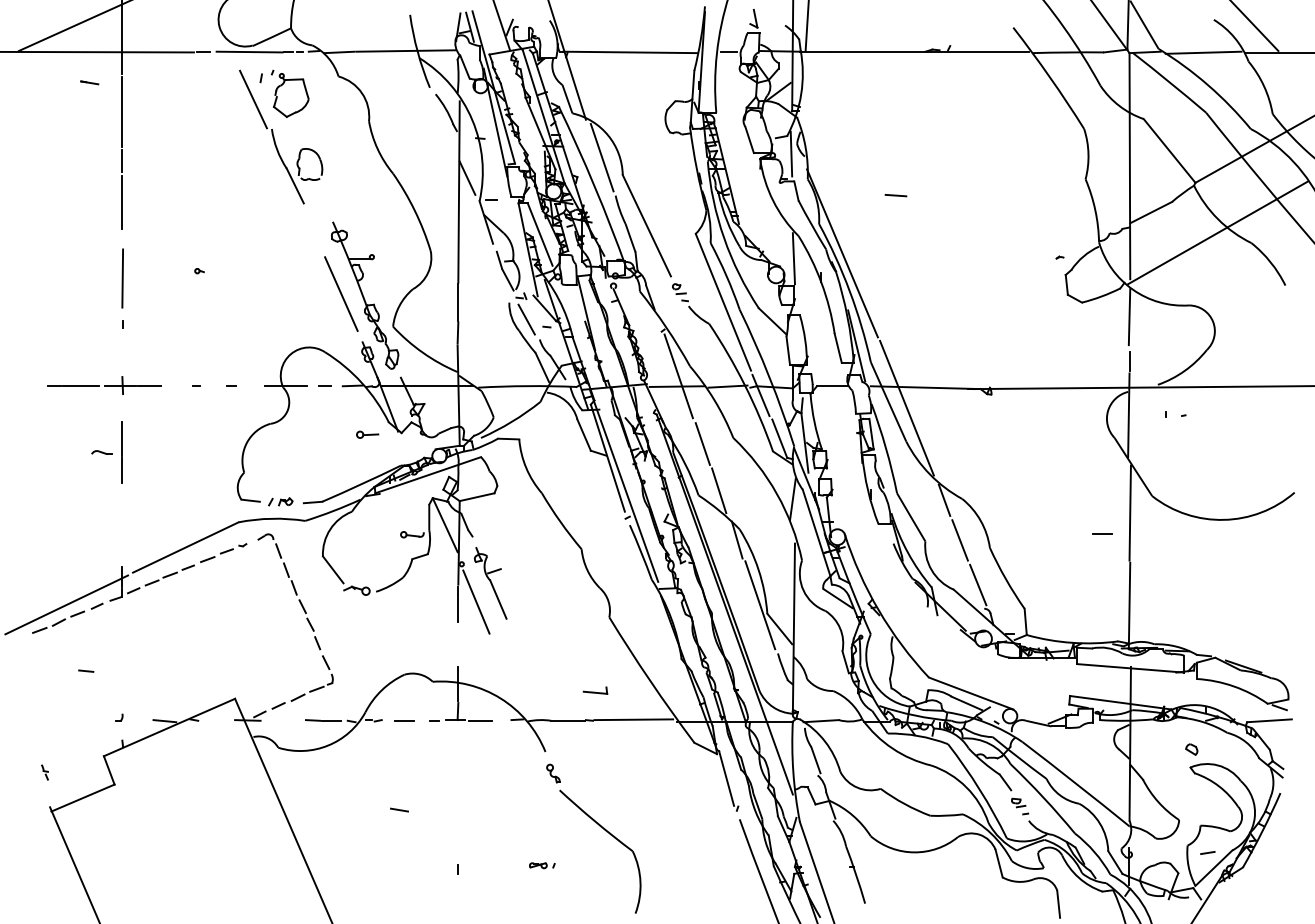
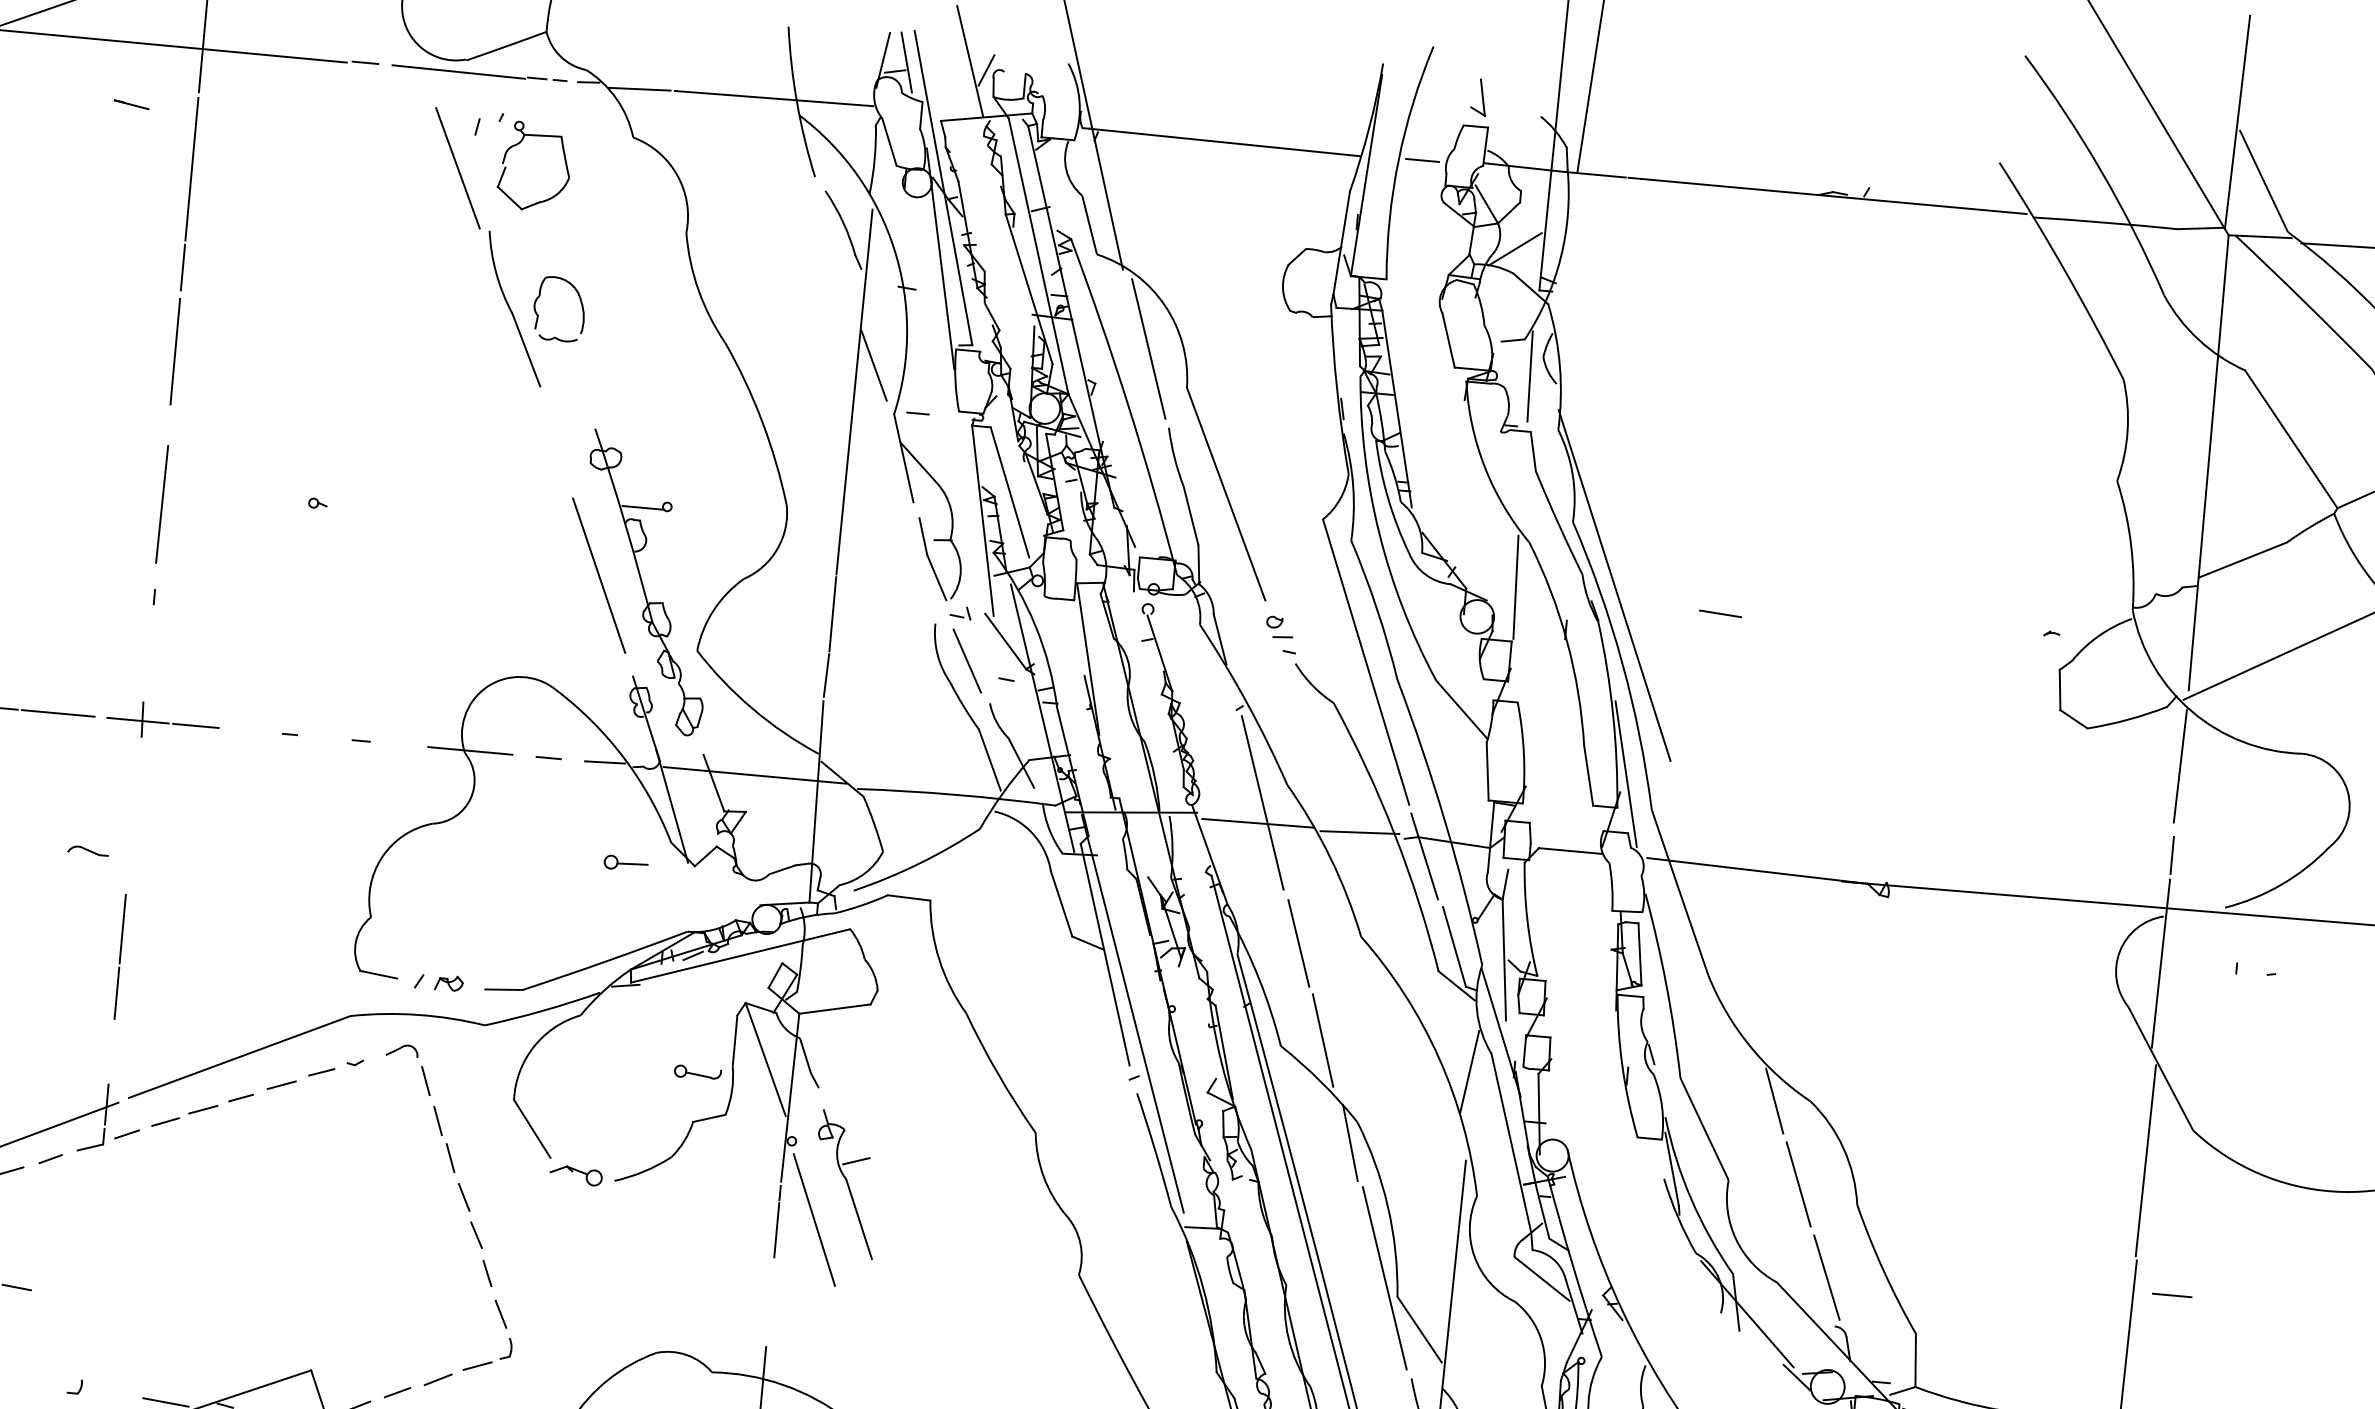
line: (895, 195) -> (1719, 613), moved
line: (906, 407) -> (1715, 907), removed
line: (121, 452) -> (118, 956), moved
line: (1102, 533) -> (2172, 1293), moved

